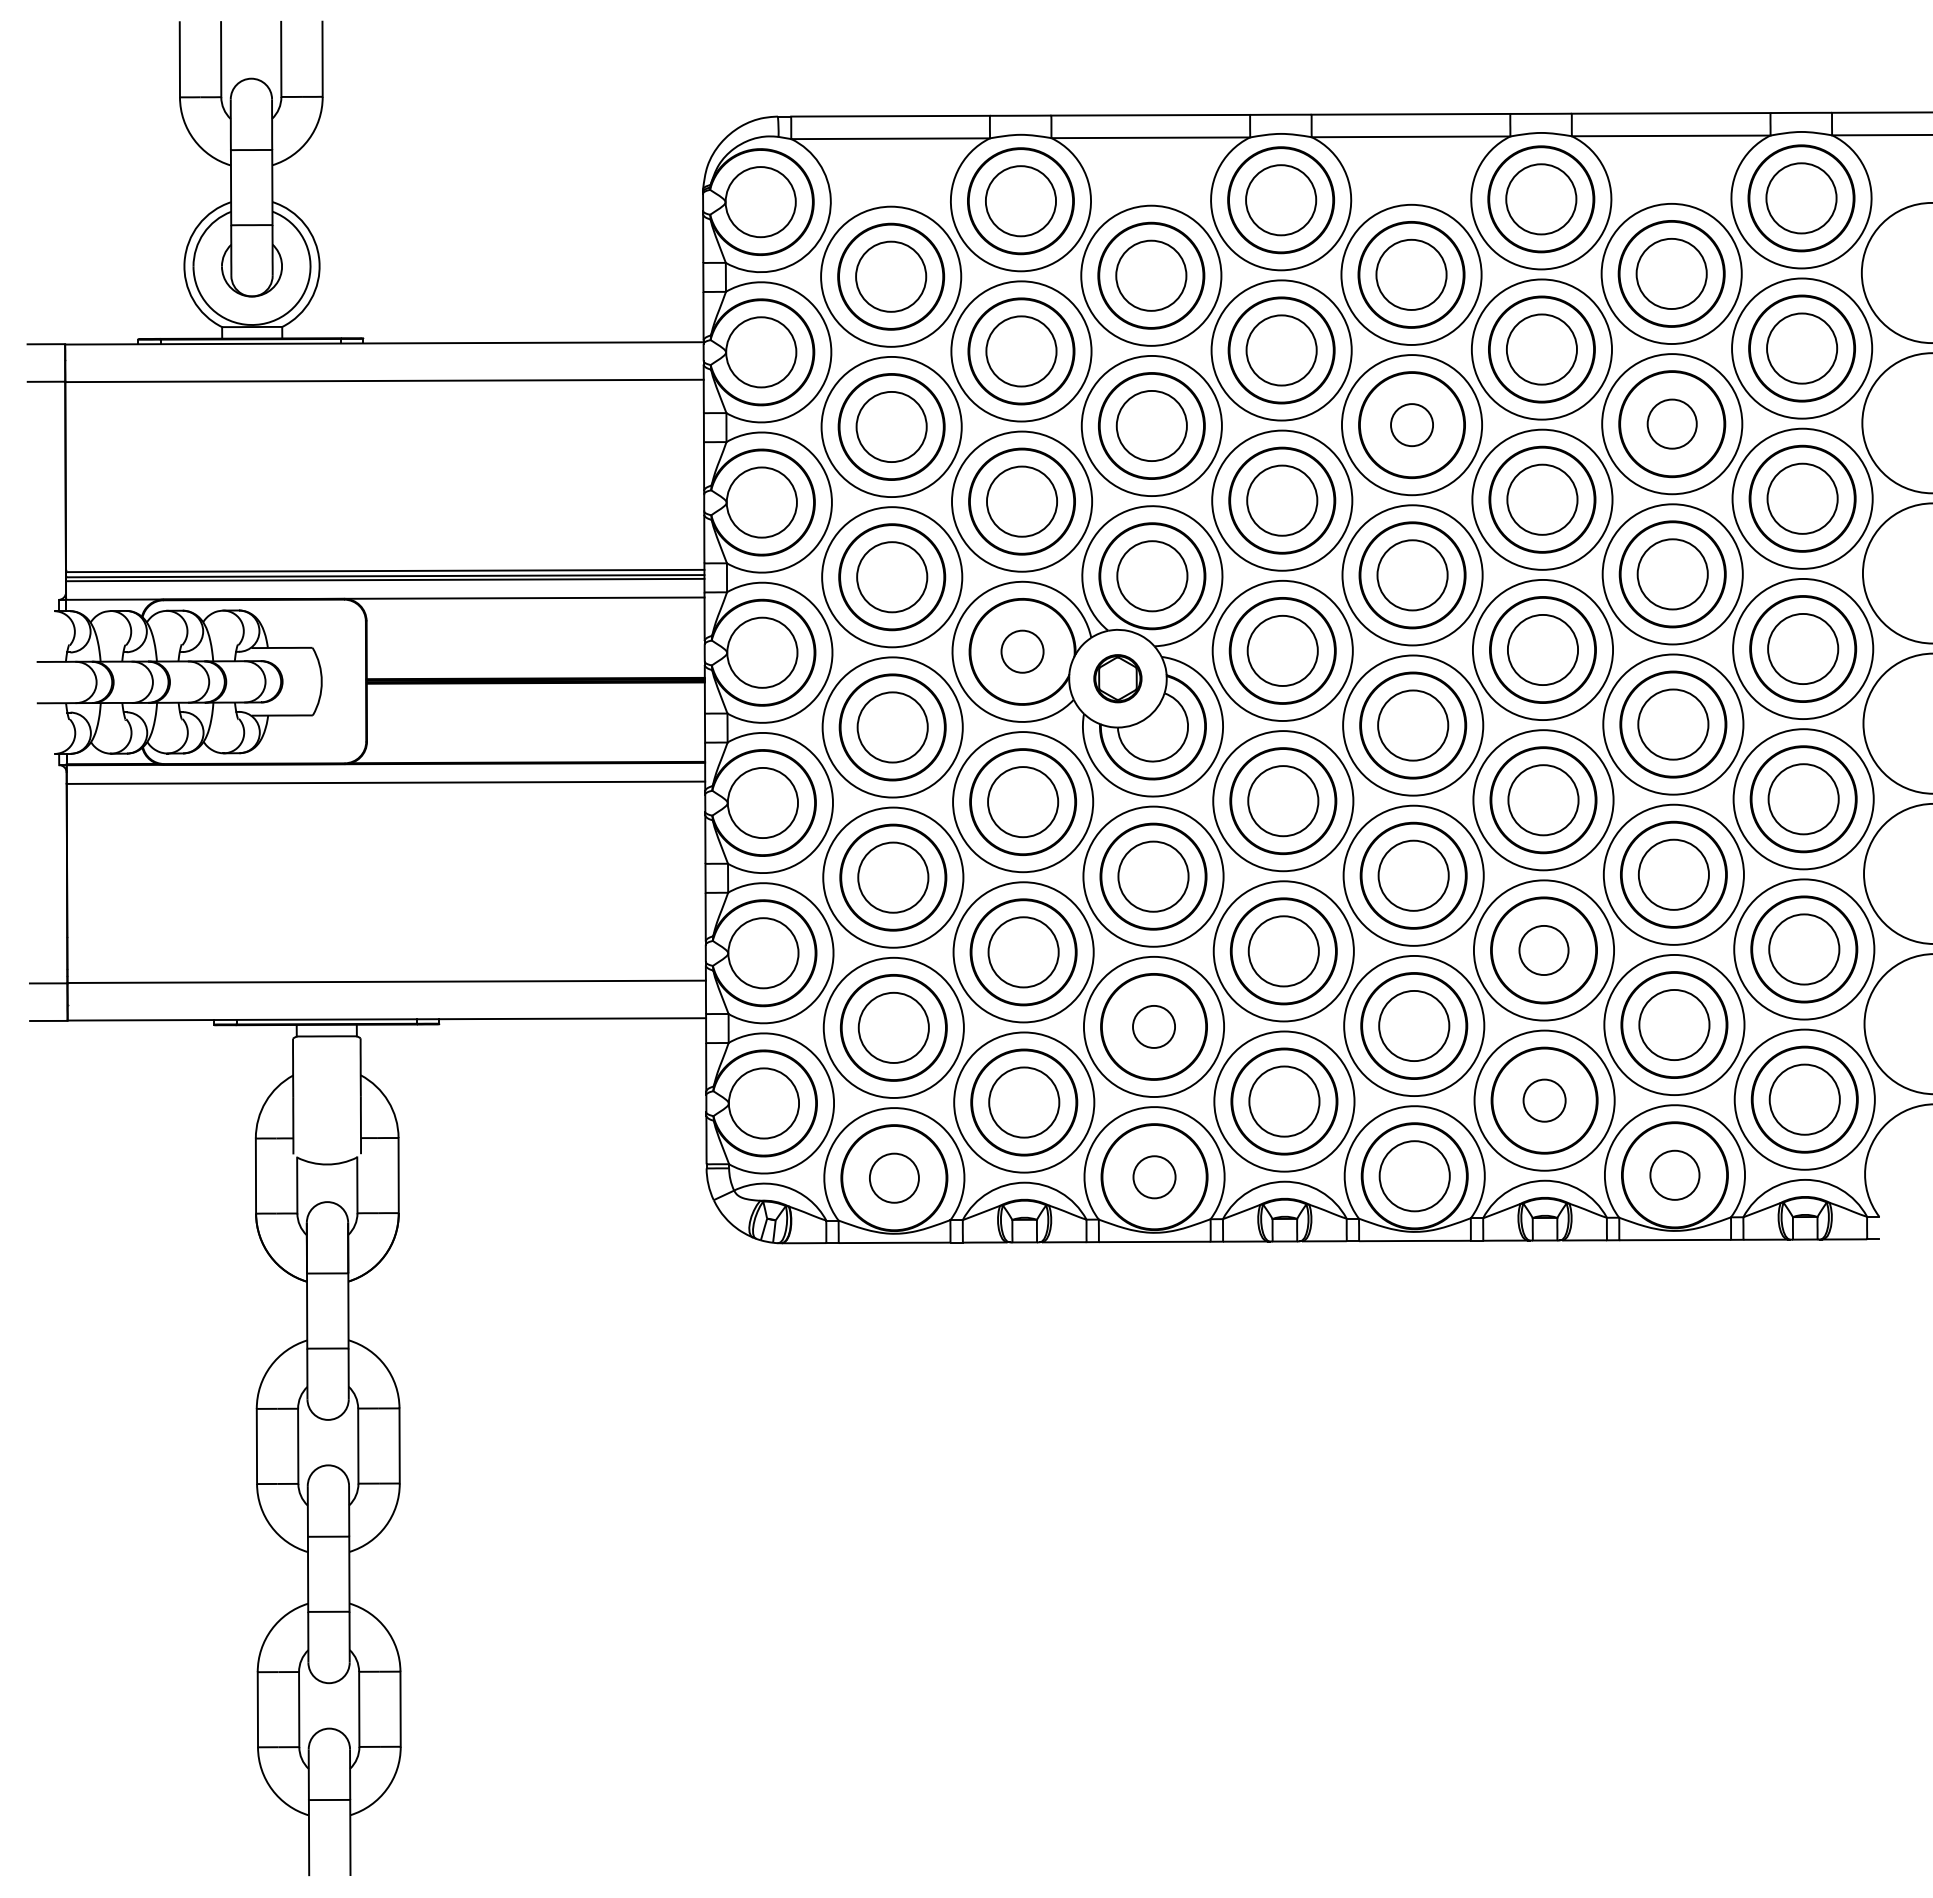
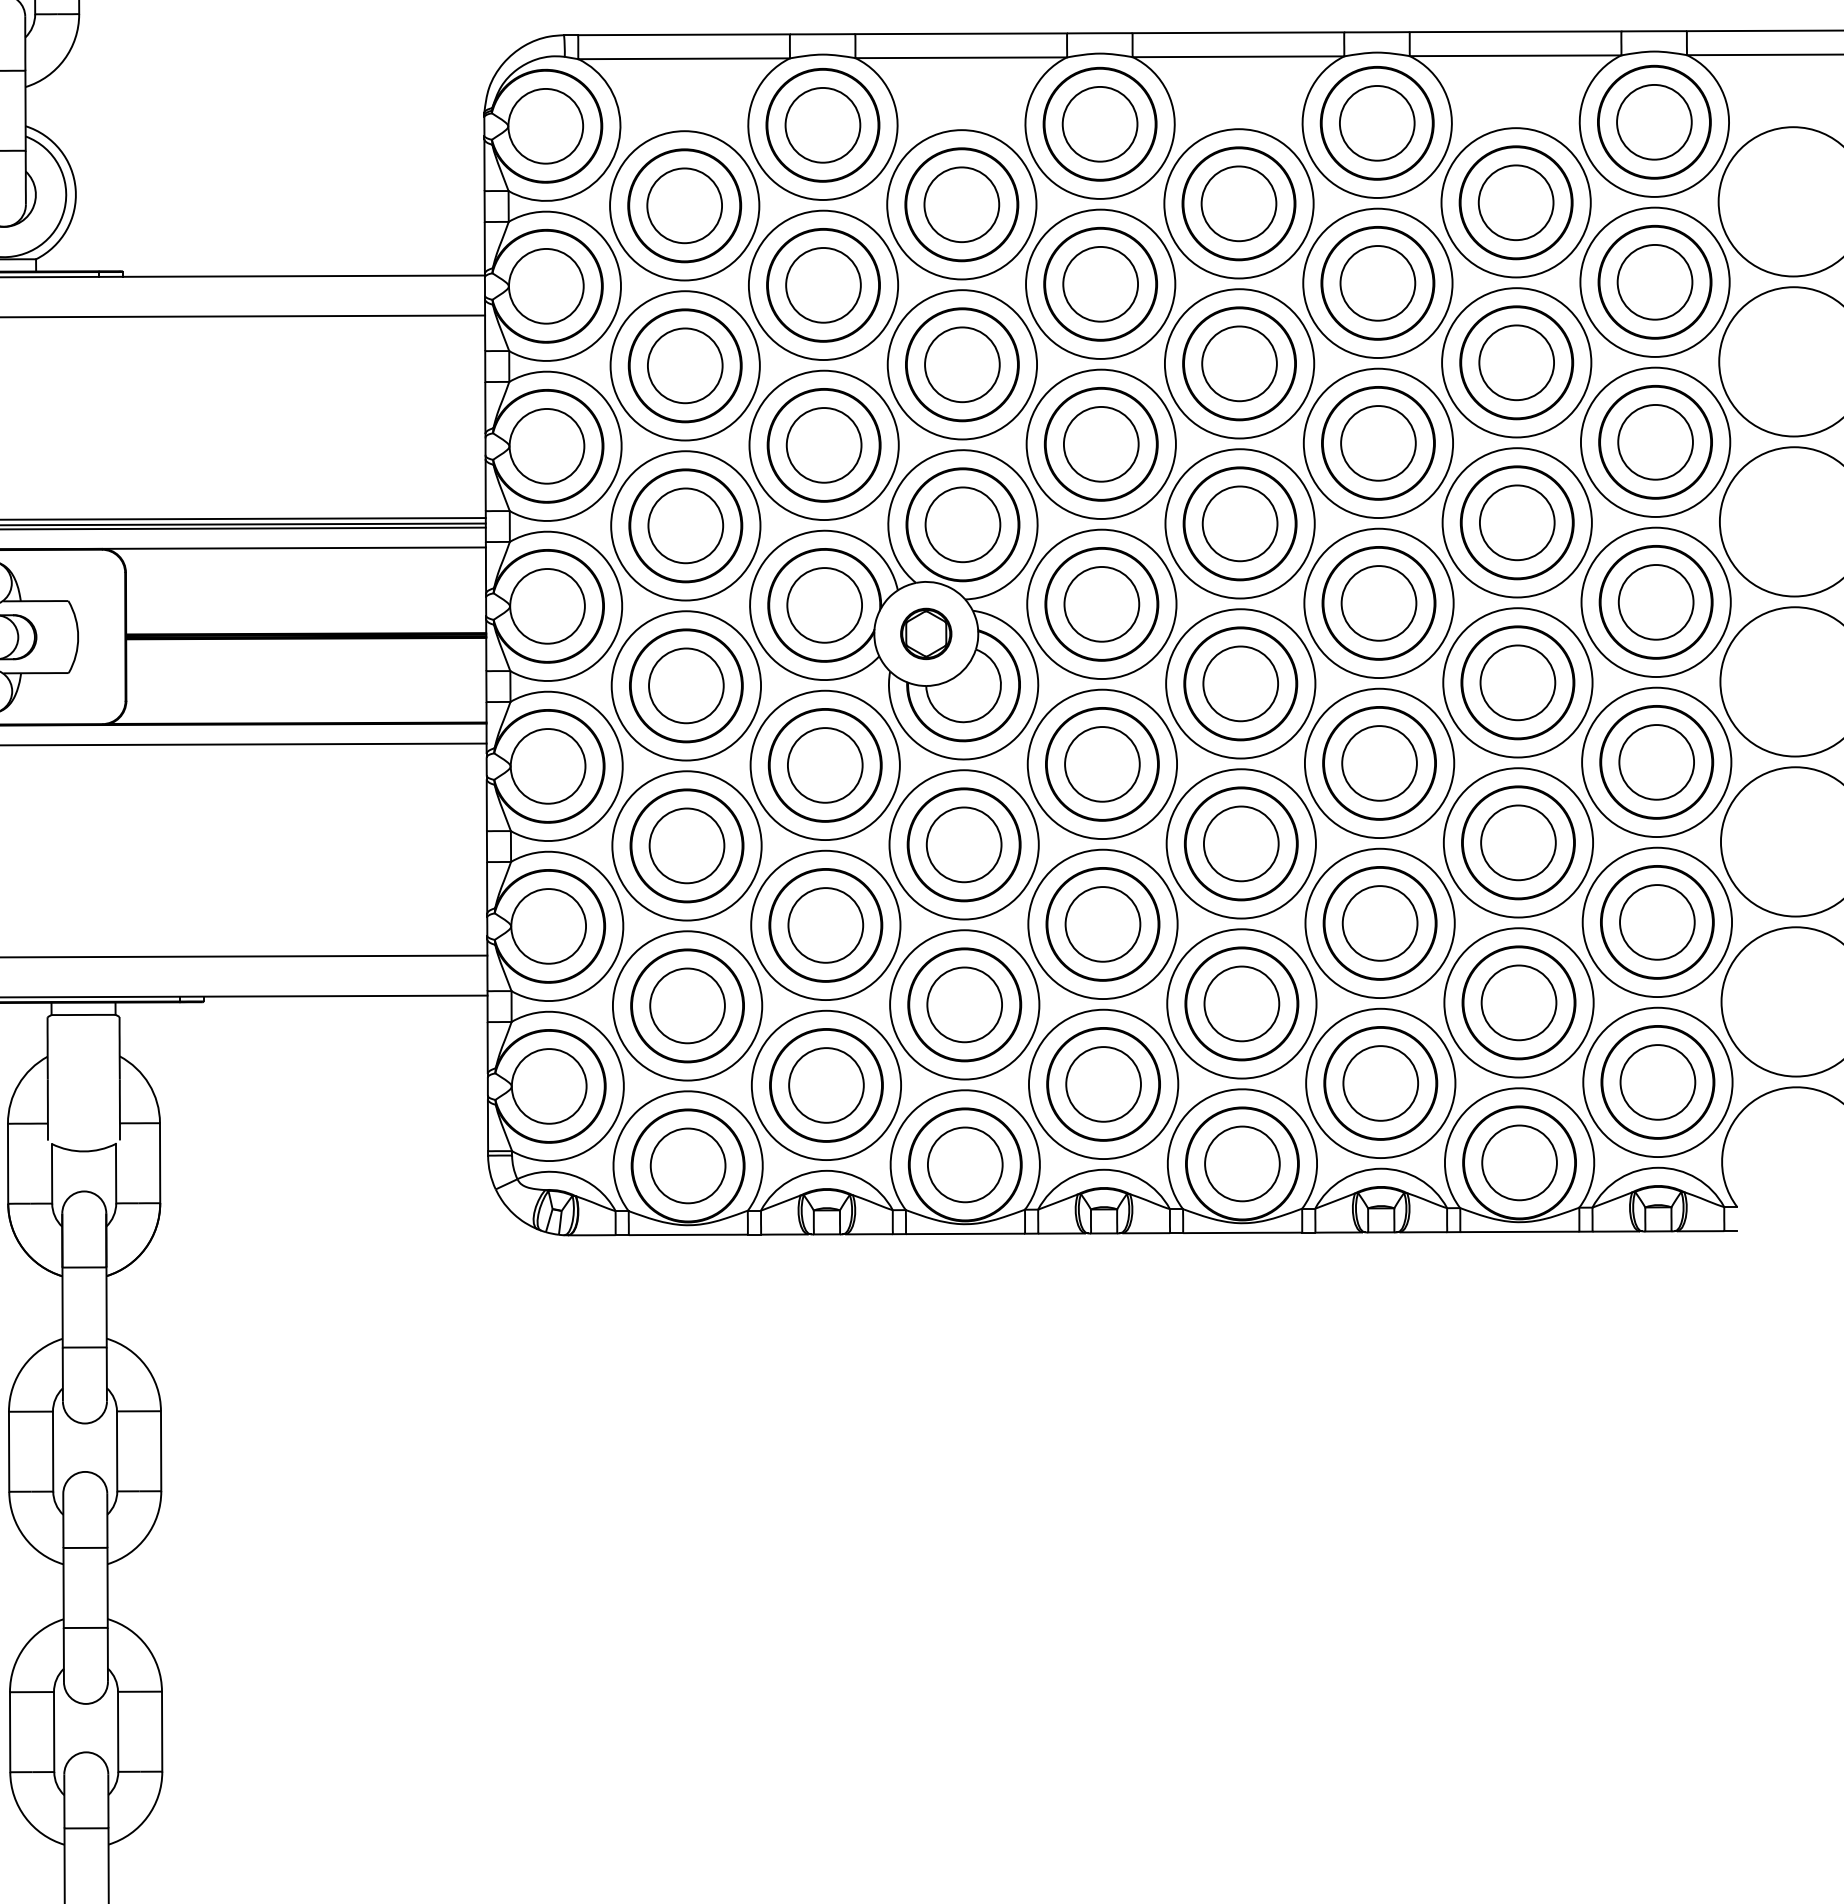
circle: (1672, 424) -> (1516, 363), size x1.43
circle: (1411, 425) -> (1238, 364), size x1.67
circle: (1022, 651) -> (824, 604), size x1.67
circle: (1543, 950) -> (1379, 923), size x1.43
circle: (1153, 1026) -> (964, 1004), size x1.67
circle: (1544, 1100) -> (1380, 1083), size x1.67
circle: (1674, 1175) -> (1519, 1163), size x1.43
circle: (1154, 1177) -> (965, 1165), size x1.67
circle: (894, 1178) -> (688, 1166), size x1.43

